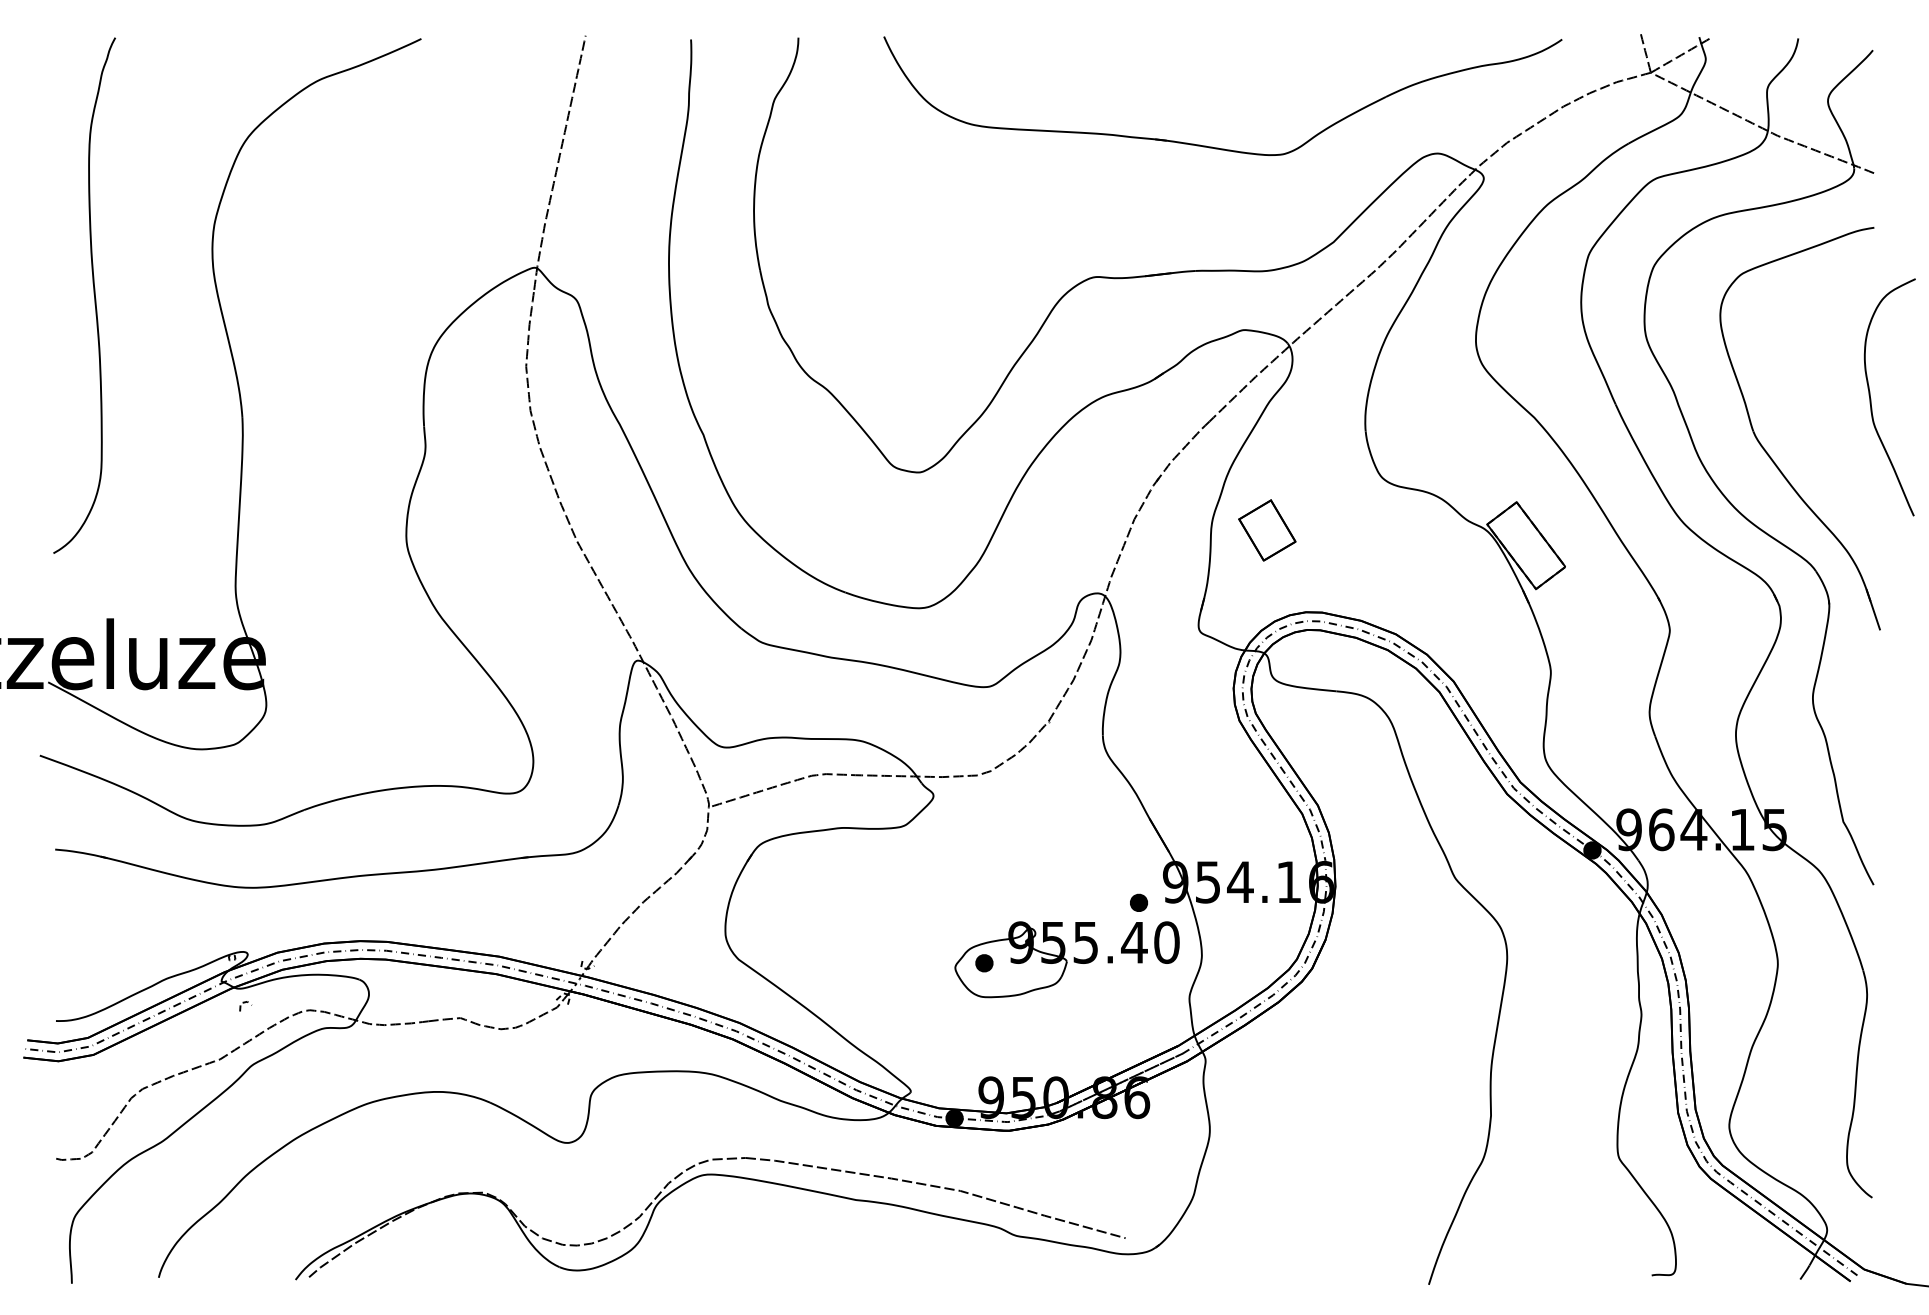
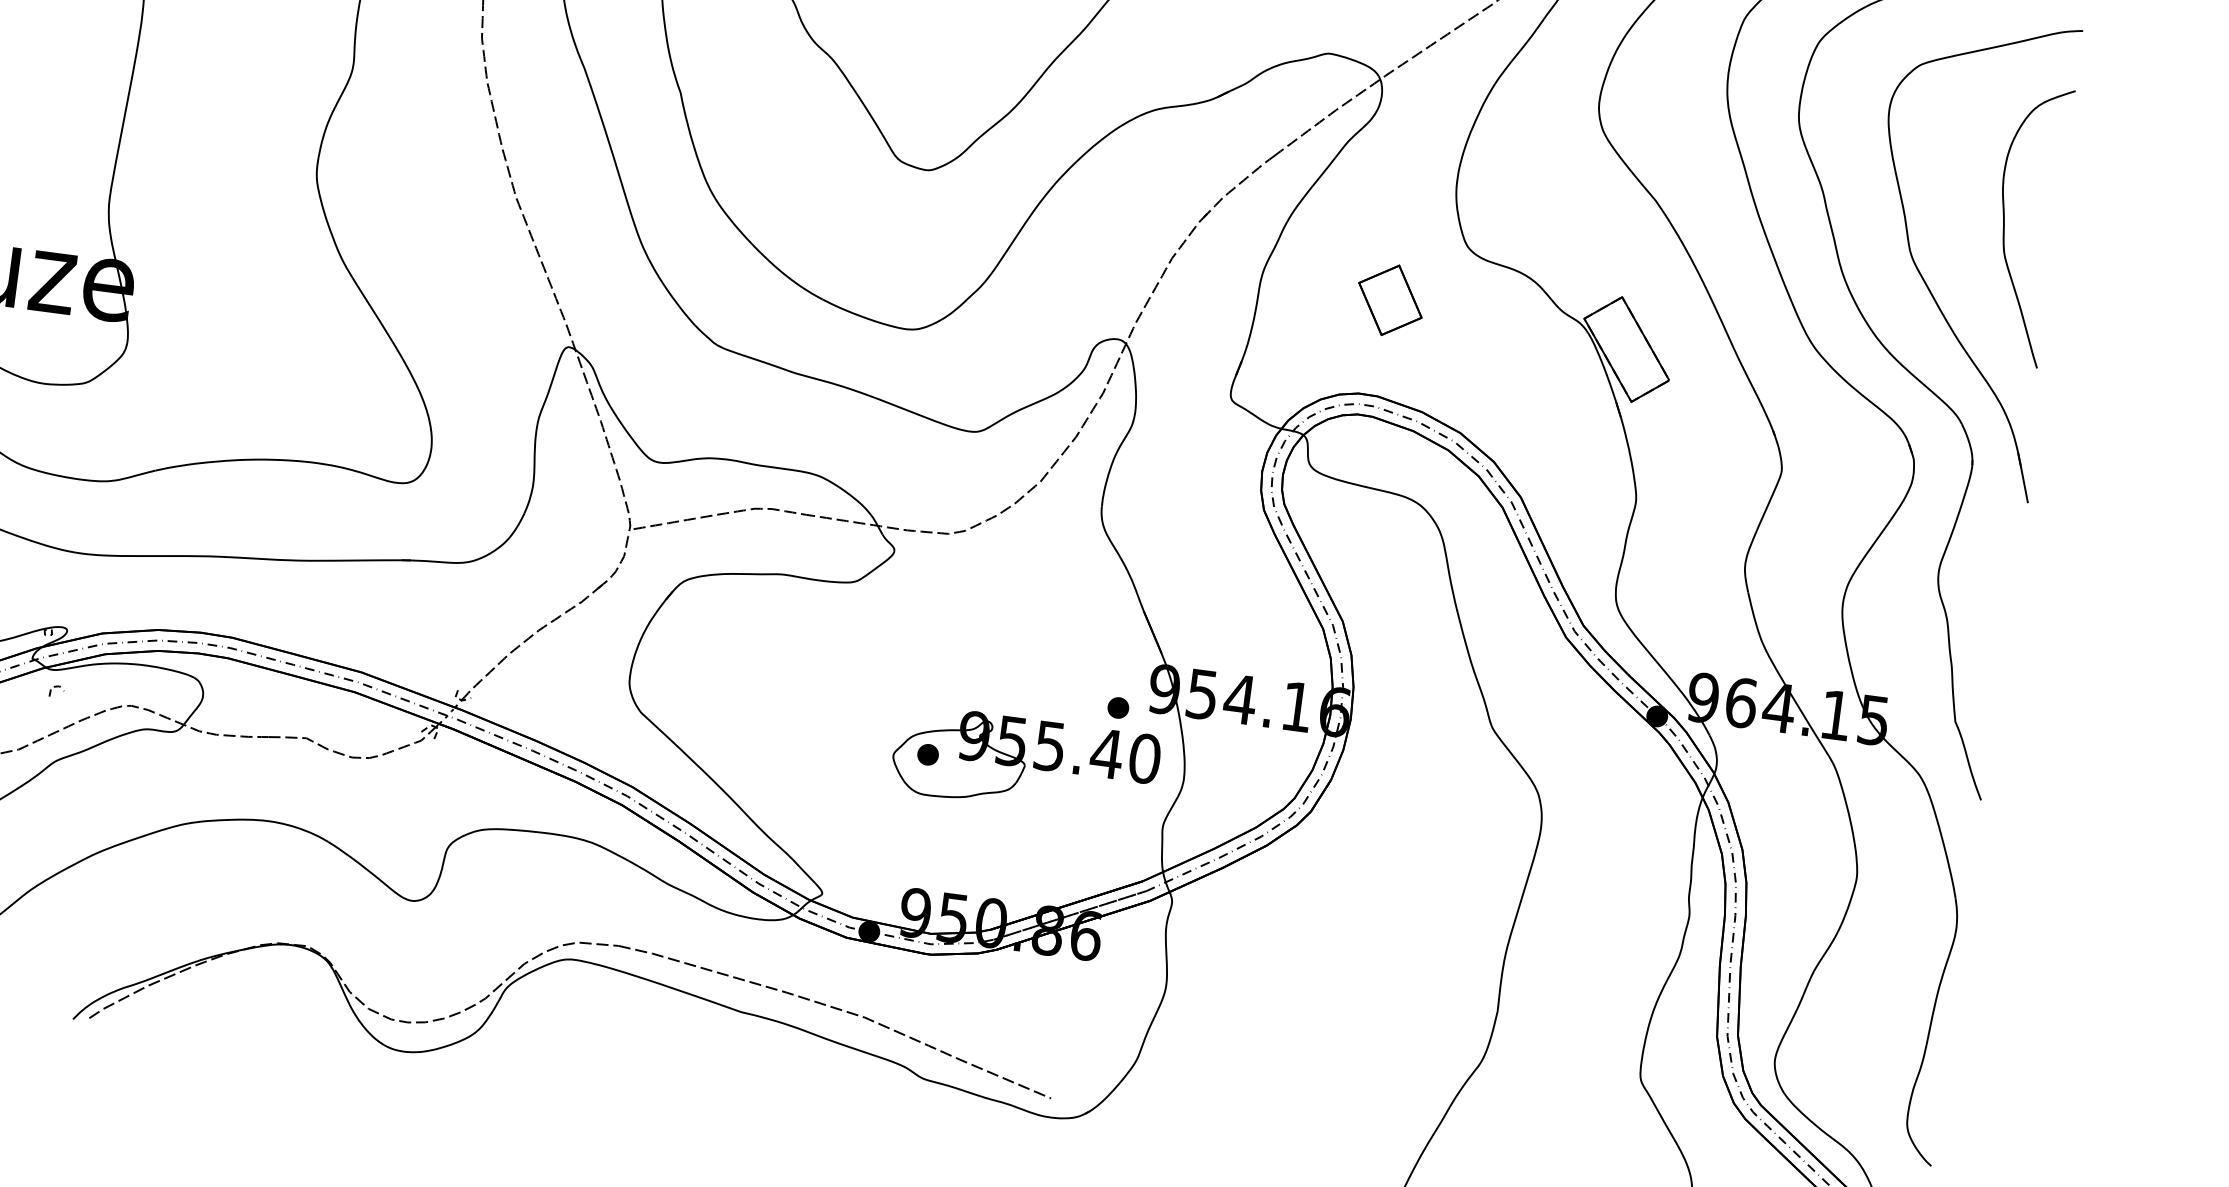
curve: (1871, 398) -> (2005, 224), moved
part: (1267, 530) -> (1390, 300), moved

